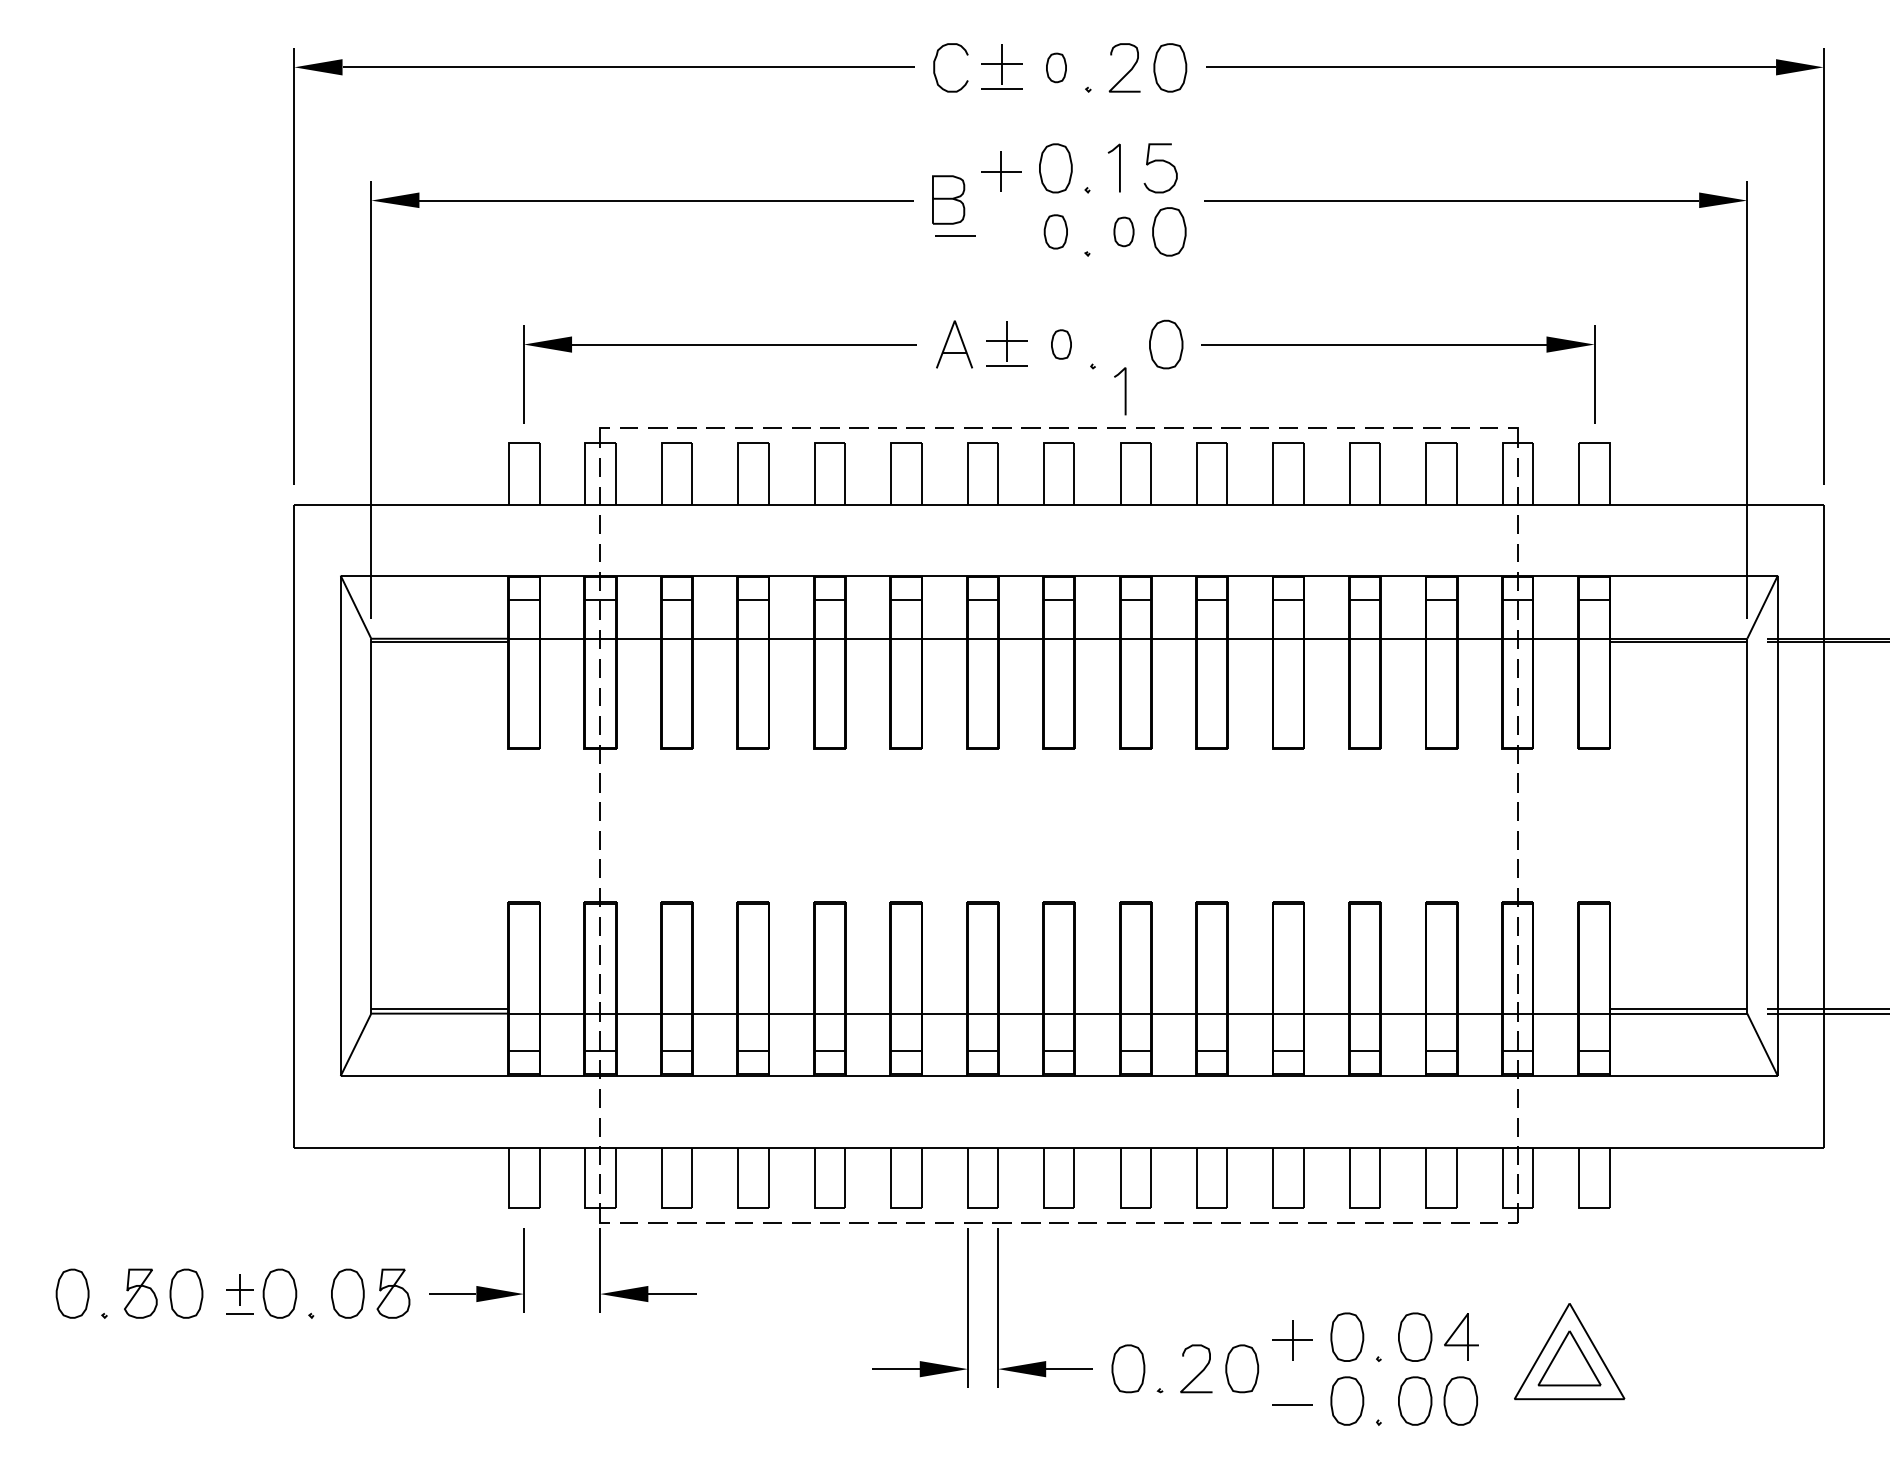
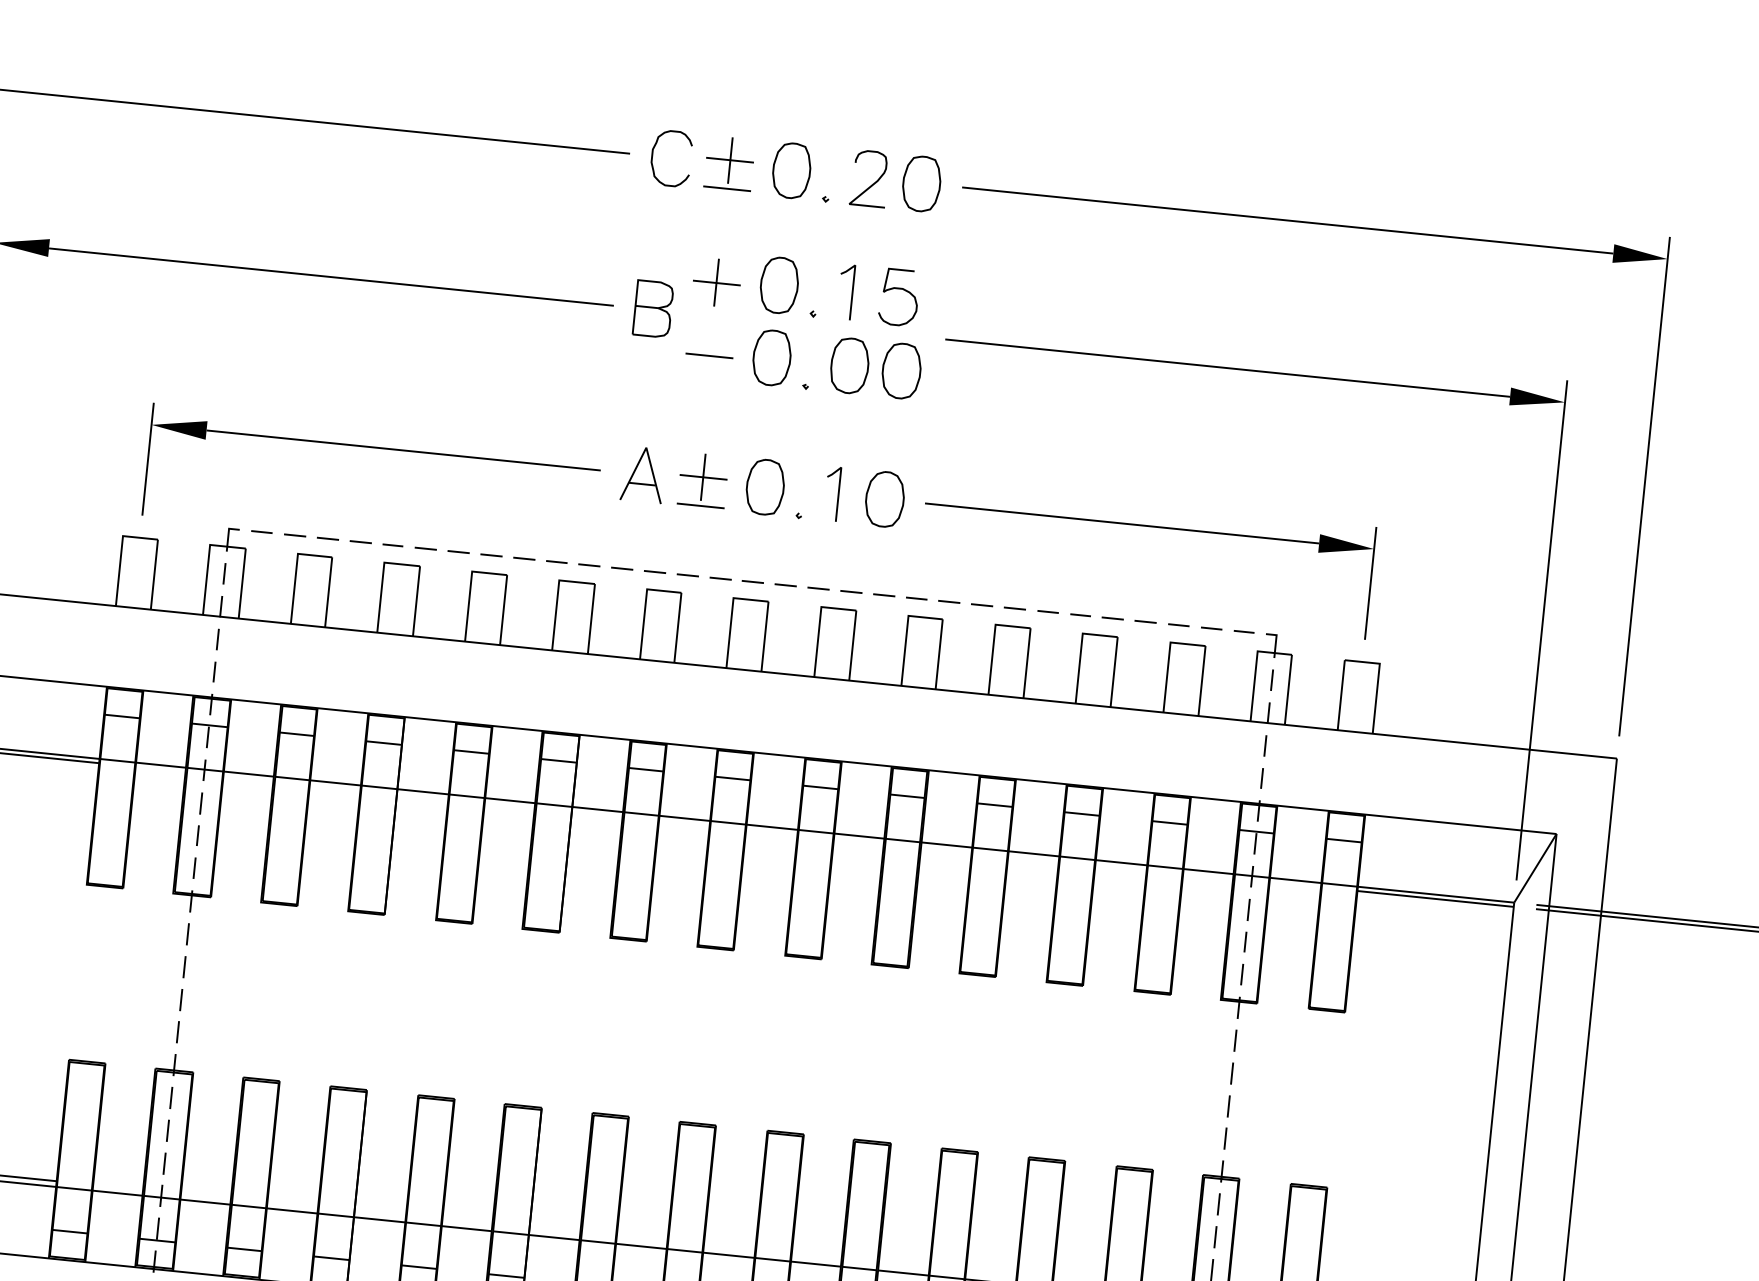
part: (1056, 67) -> (791, 170), size x1.67
part: (1055, 231) -> (771, 357), size x1.43
part: (1123, 231) -> (849, 365), size x1.67
line: (955, 235) -> (709, 355), moved
part: (1061, 344) -> (765, 487), size x1.67
line: (1124, 391) -> (837, 494), moved

